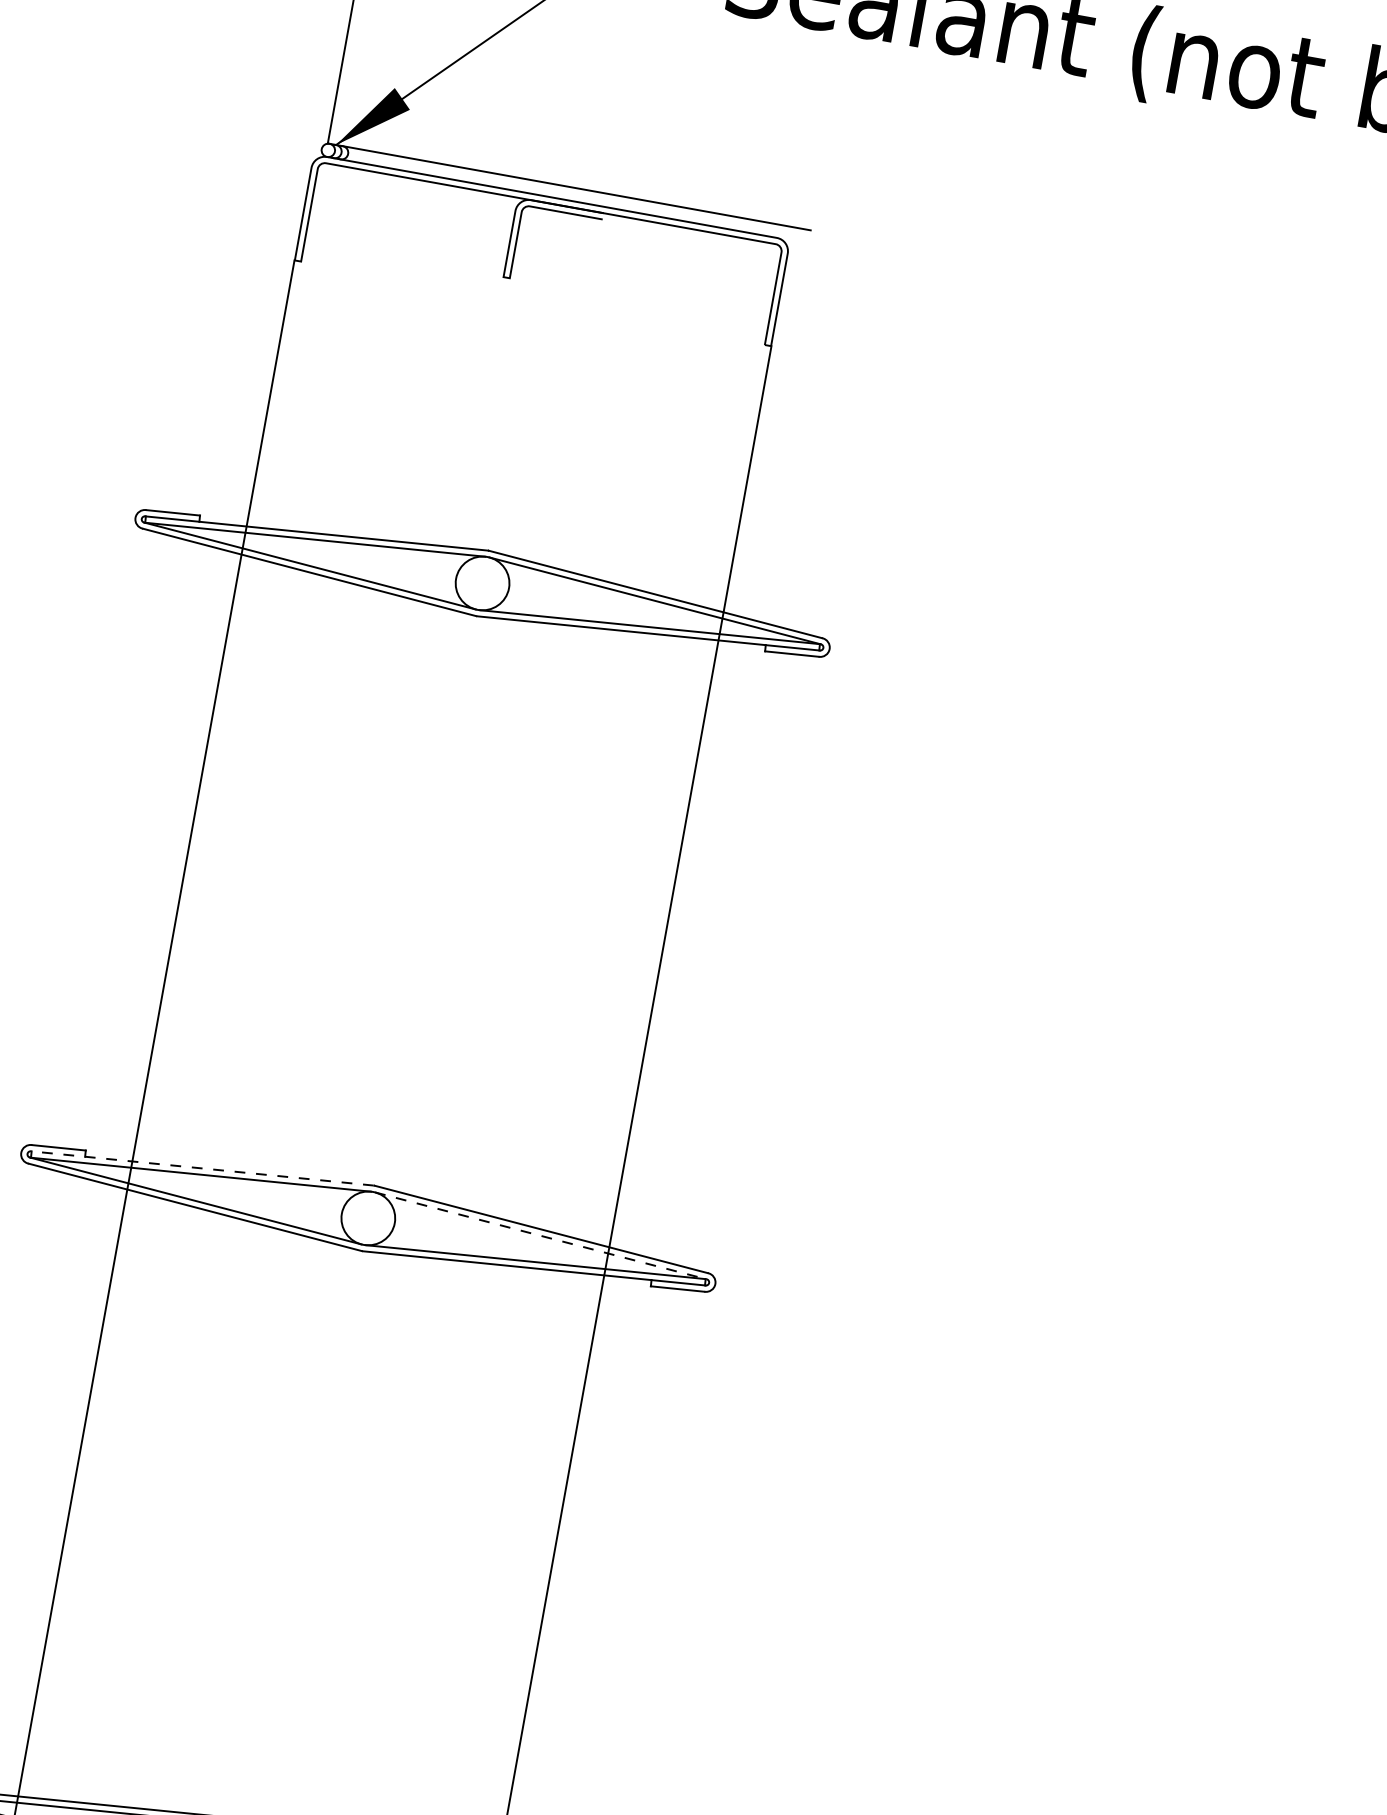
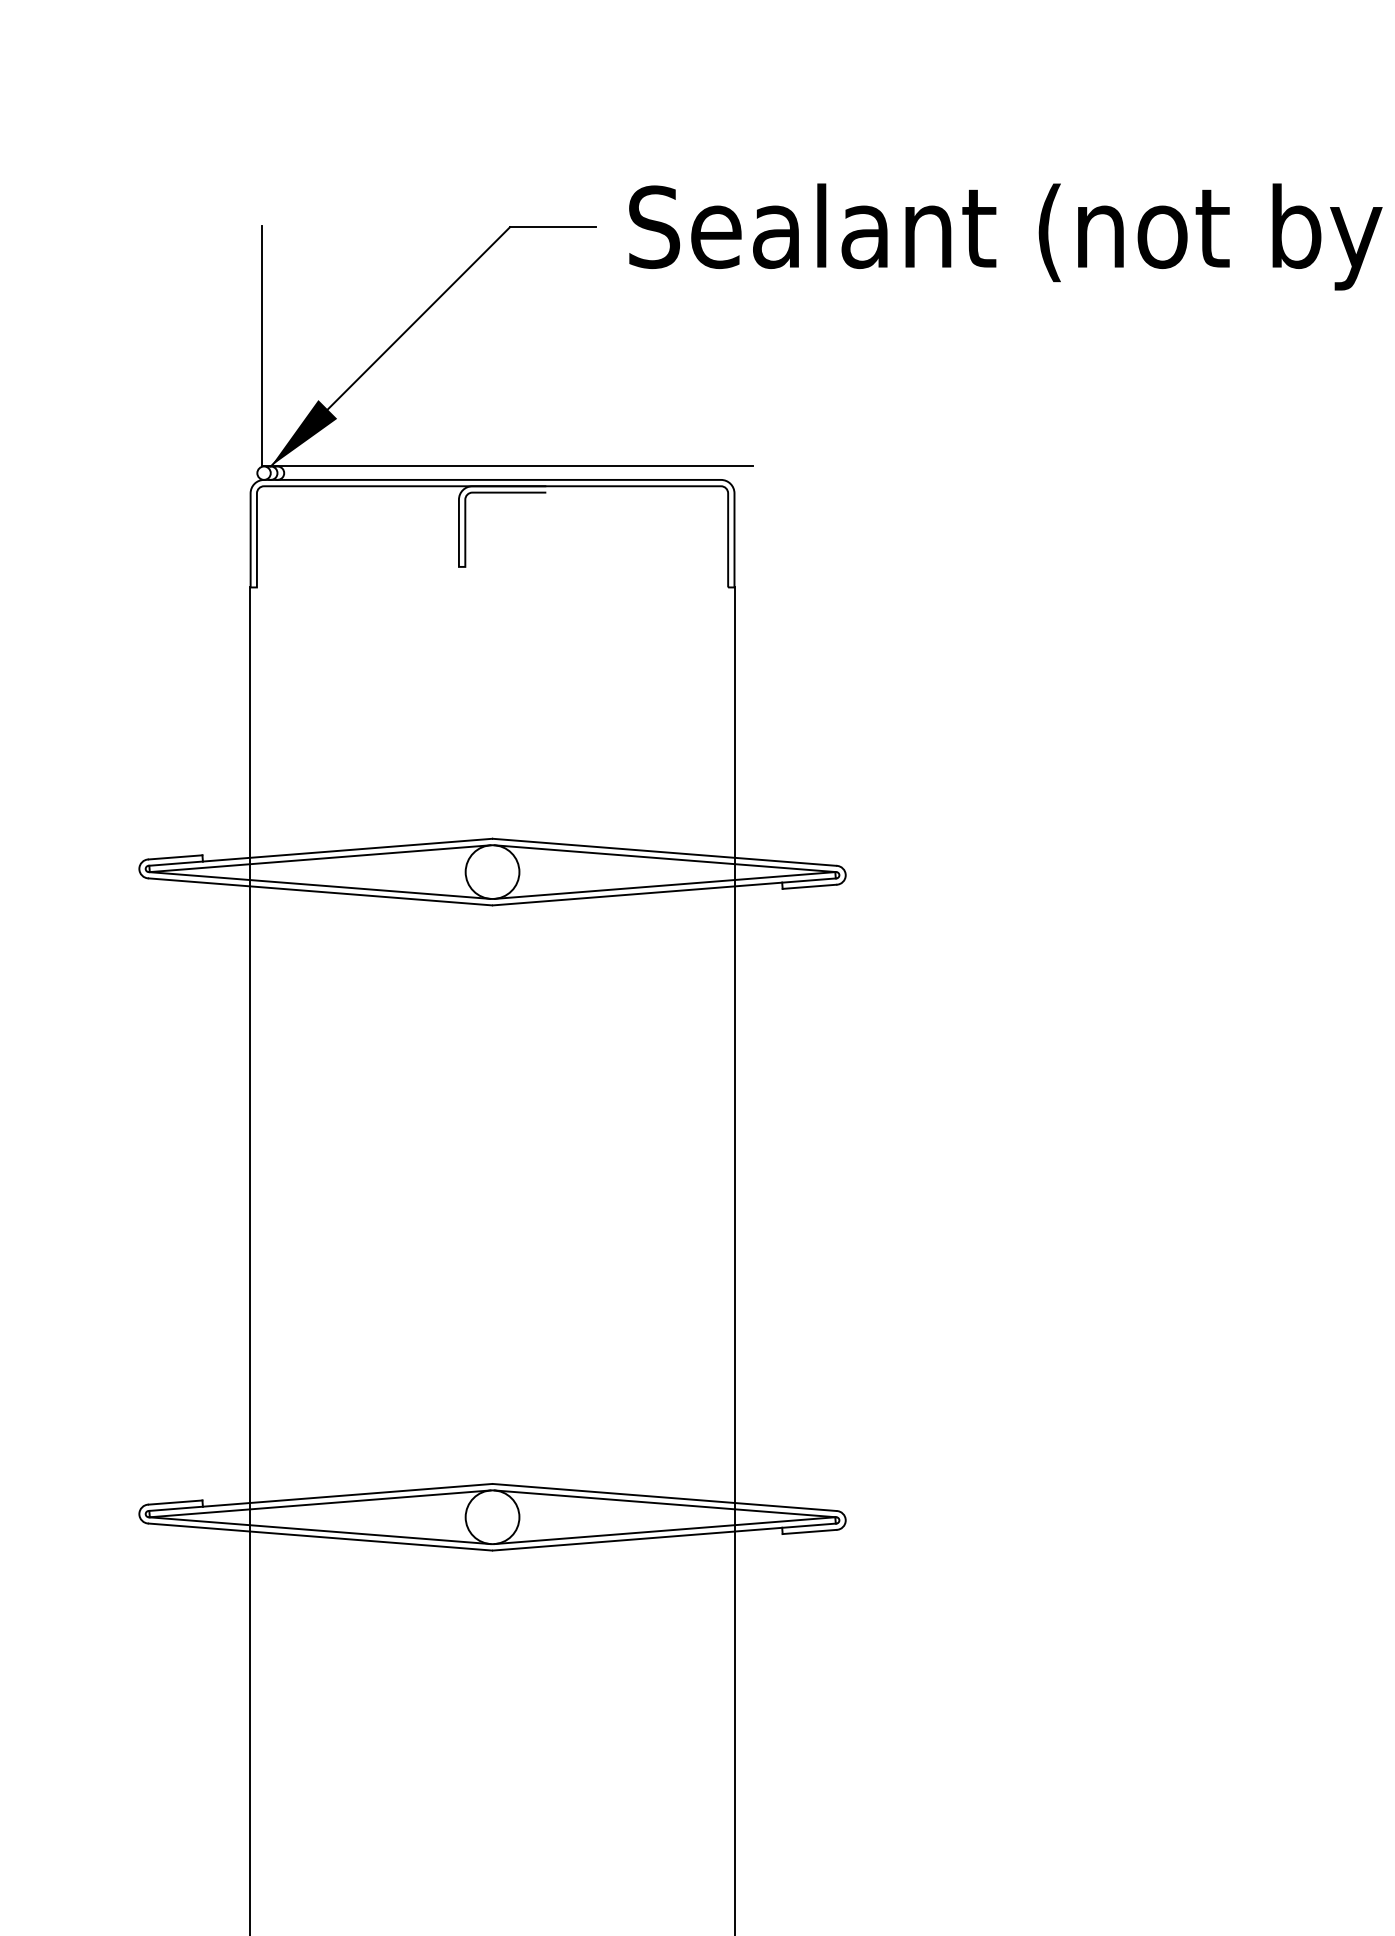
line: (201, 1168) -> (319, 1497), dashed -> solid
line: (540, 1235) -> (665, 1503), dashed -> solid

